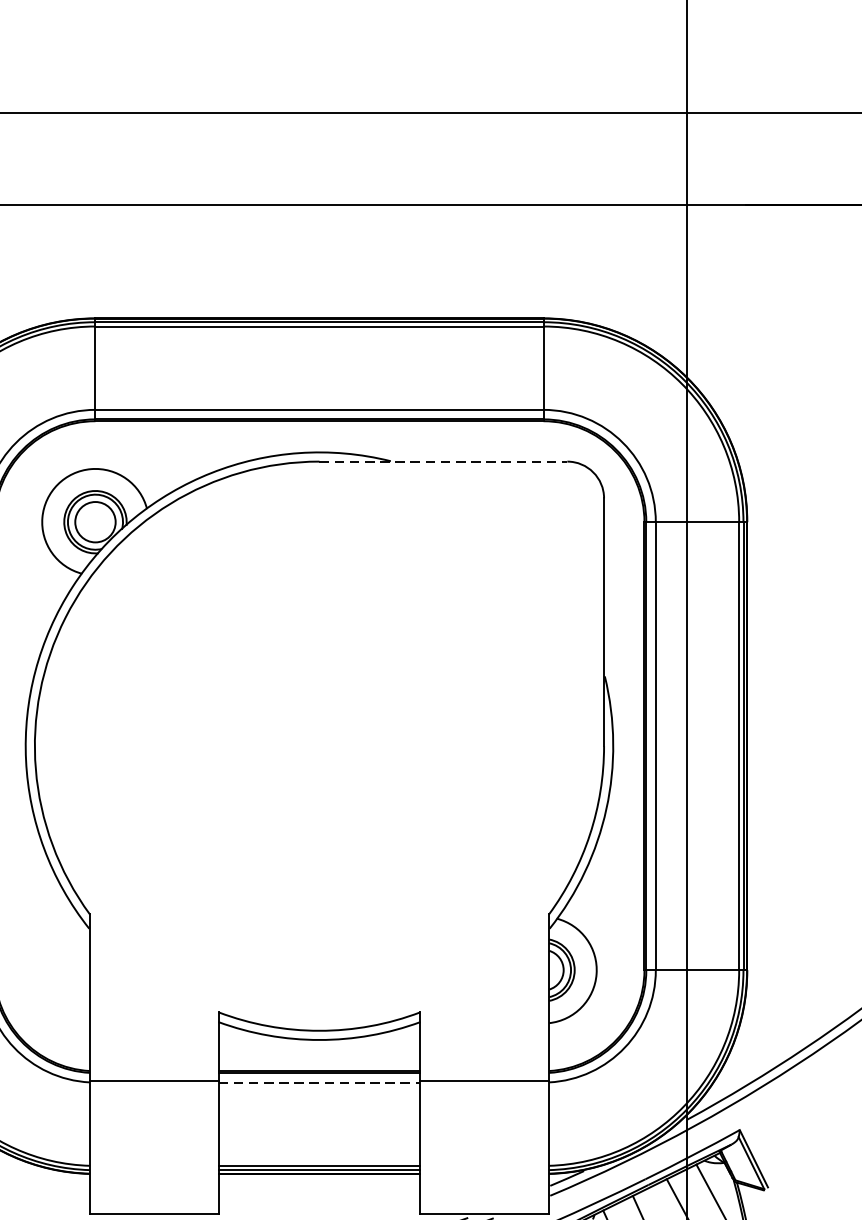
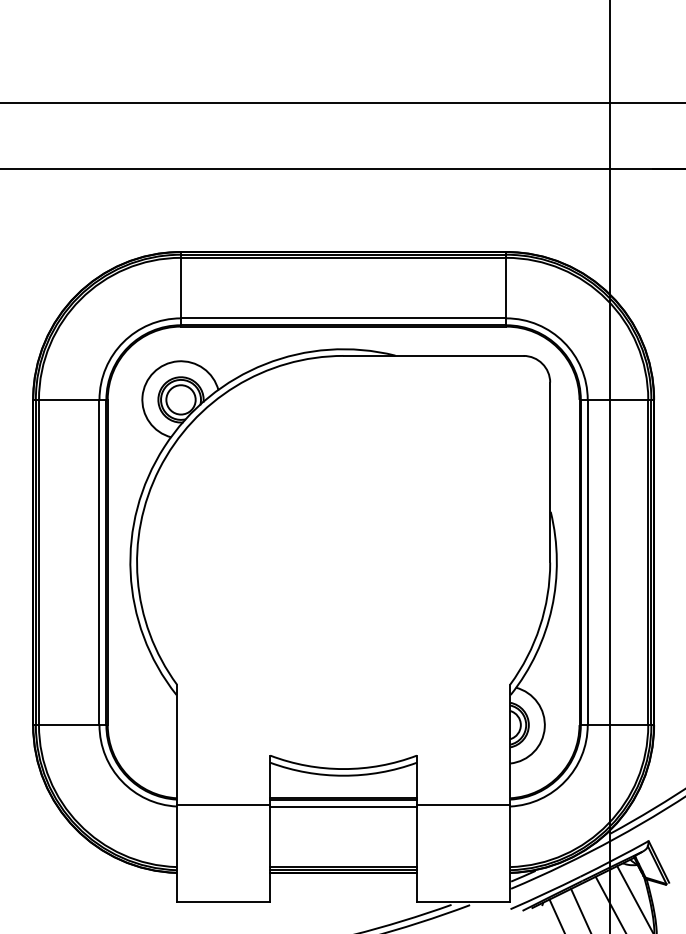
line: (443, 461) -> (433, 355), dashed -> solid
line: (320, 1082) -> (344, 806), dashed -> solid

